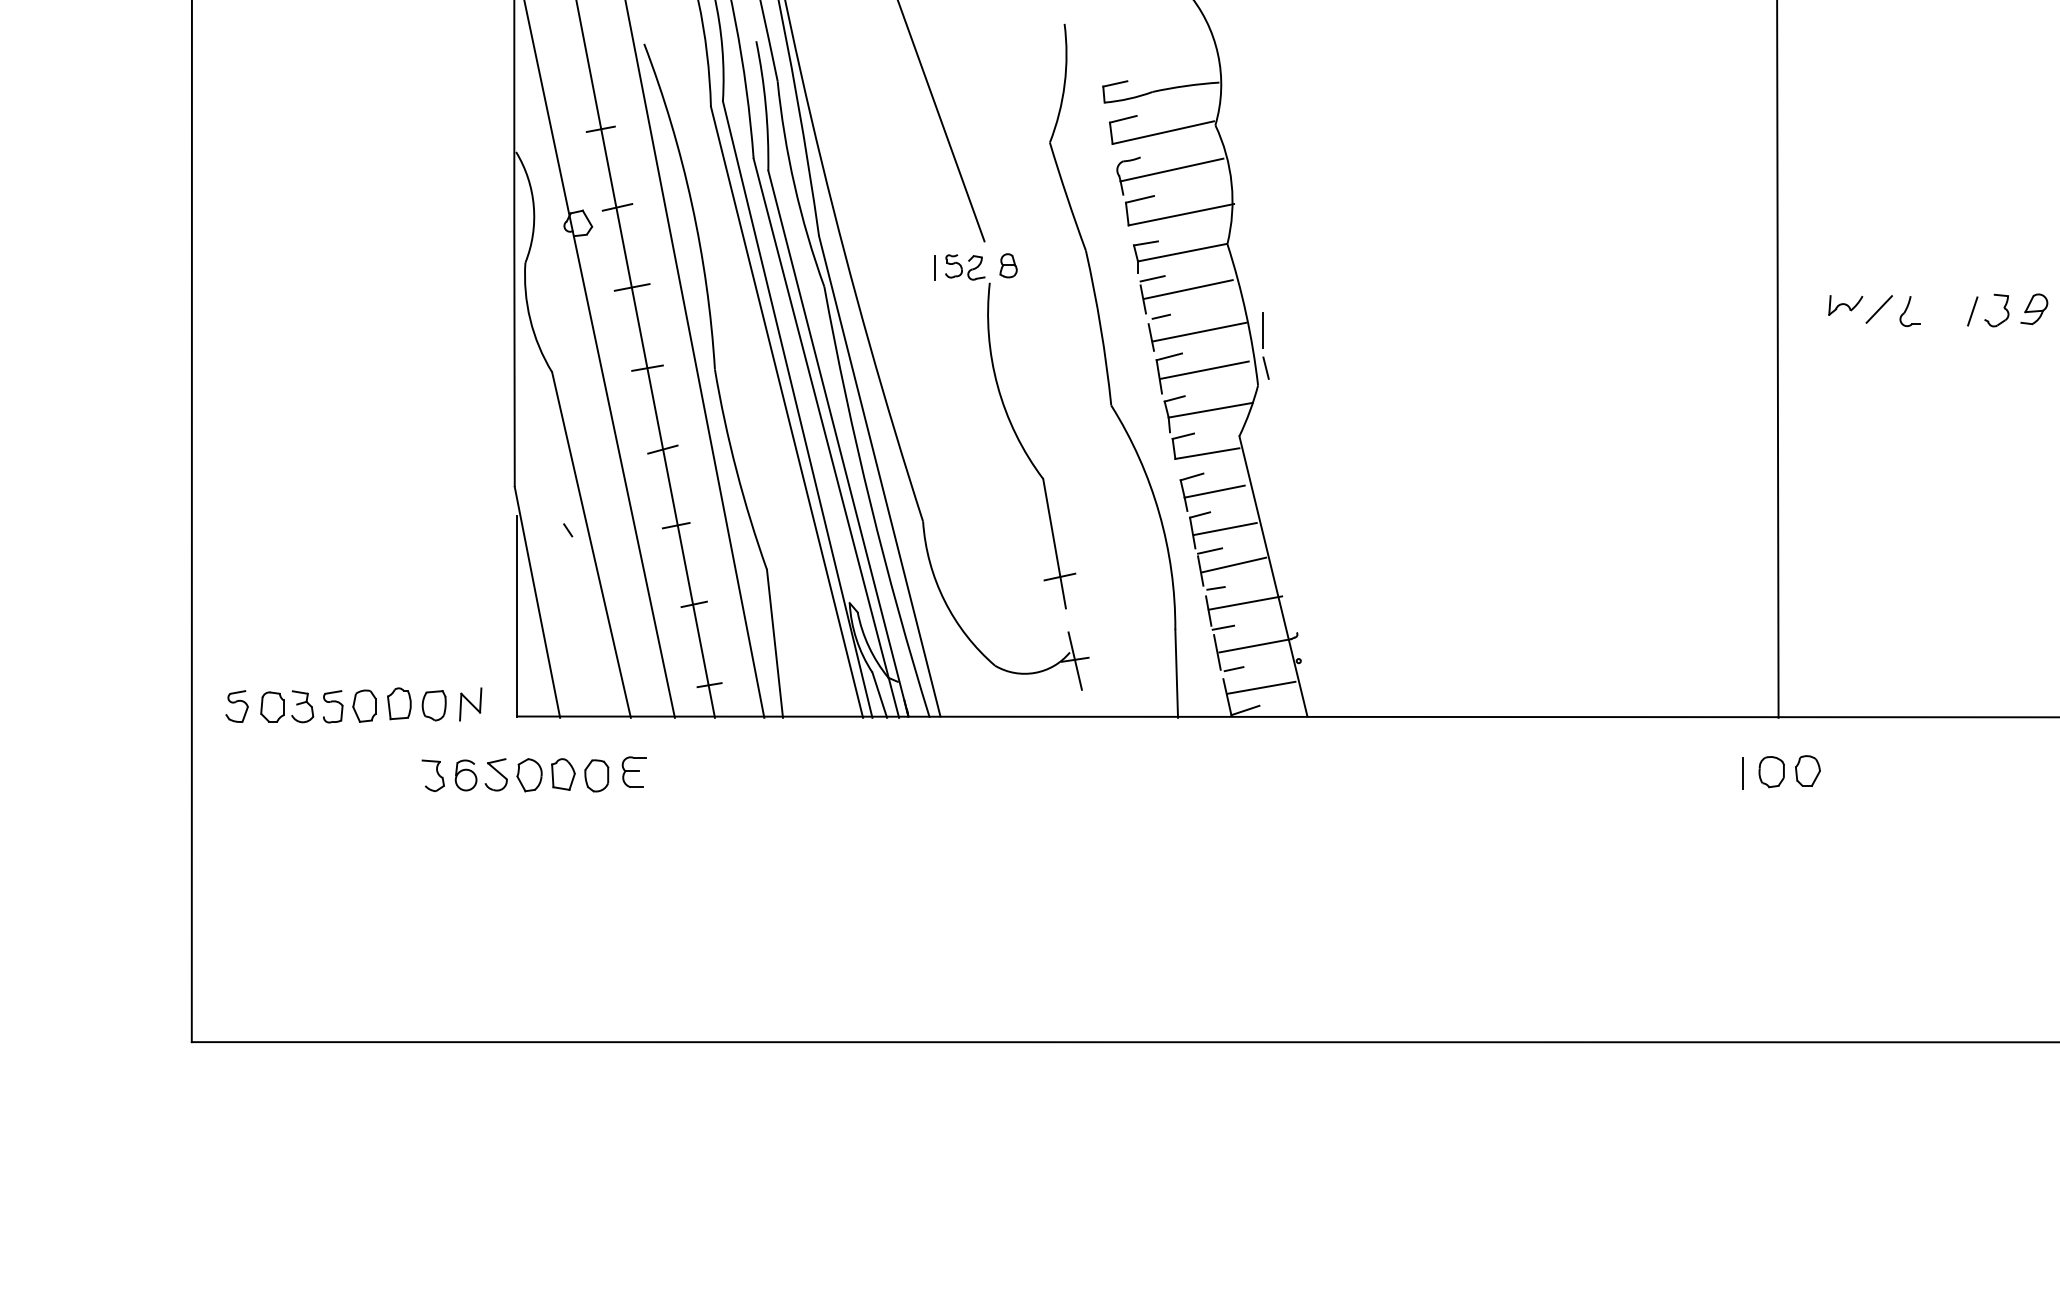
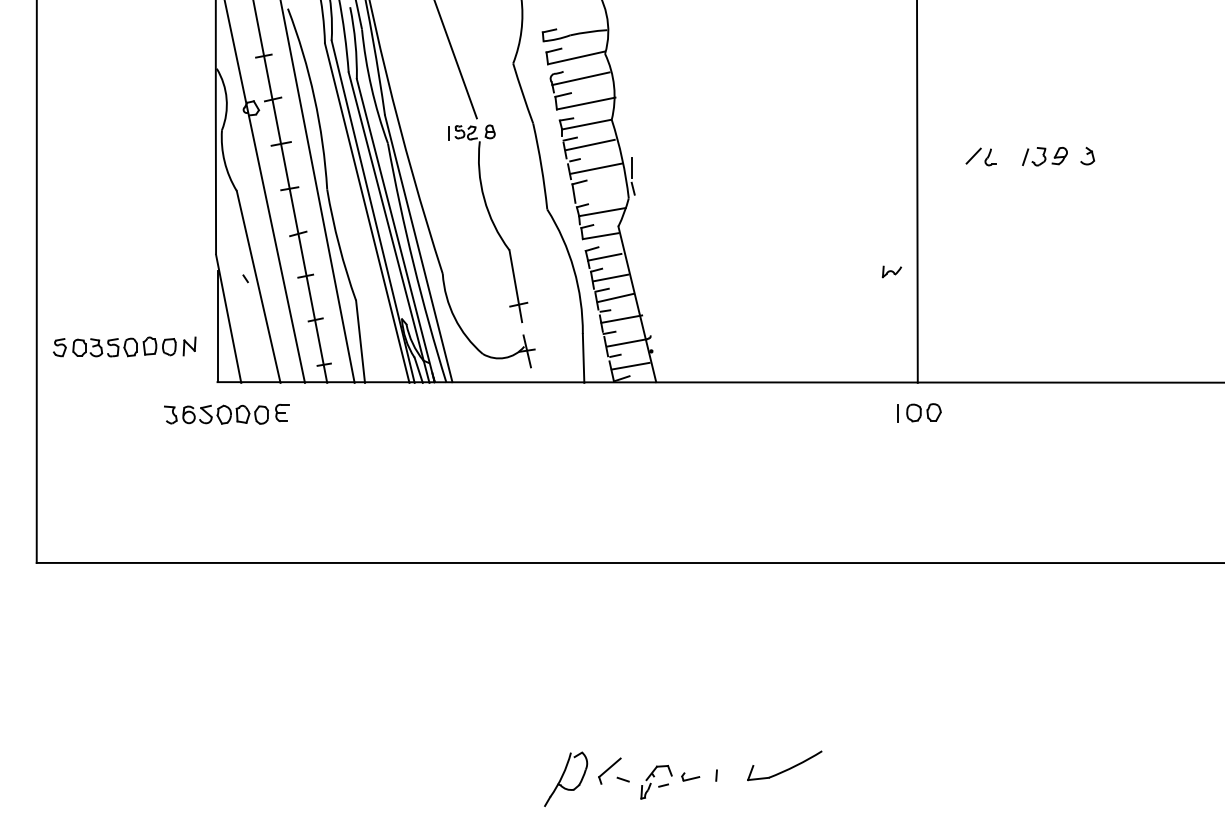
part: (1844, 304) -> (891, 271), moved
line: (1203, 369) -> (598, 189), removed
part: (353, 704) -> (124, 346), moved

